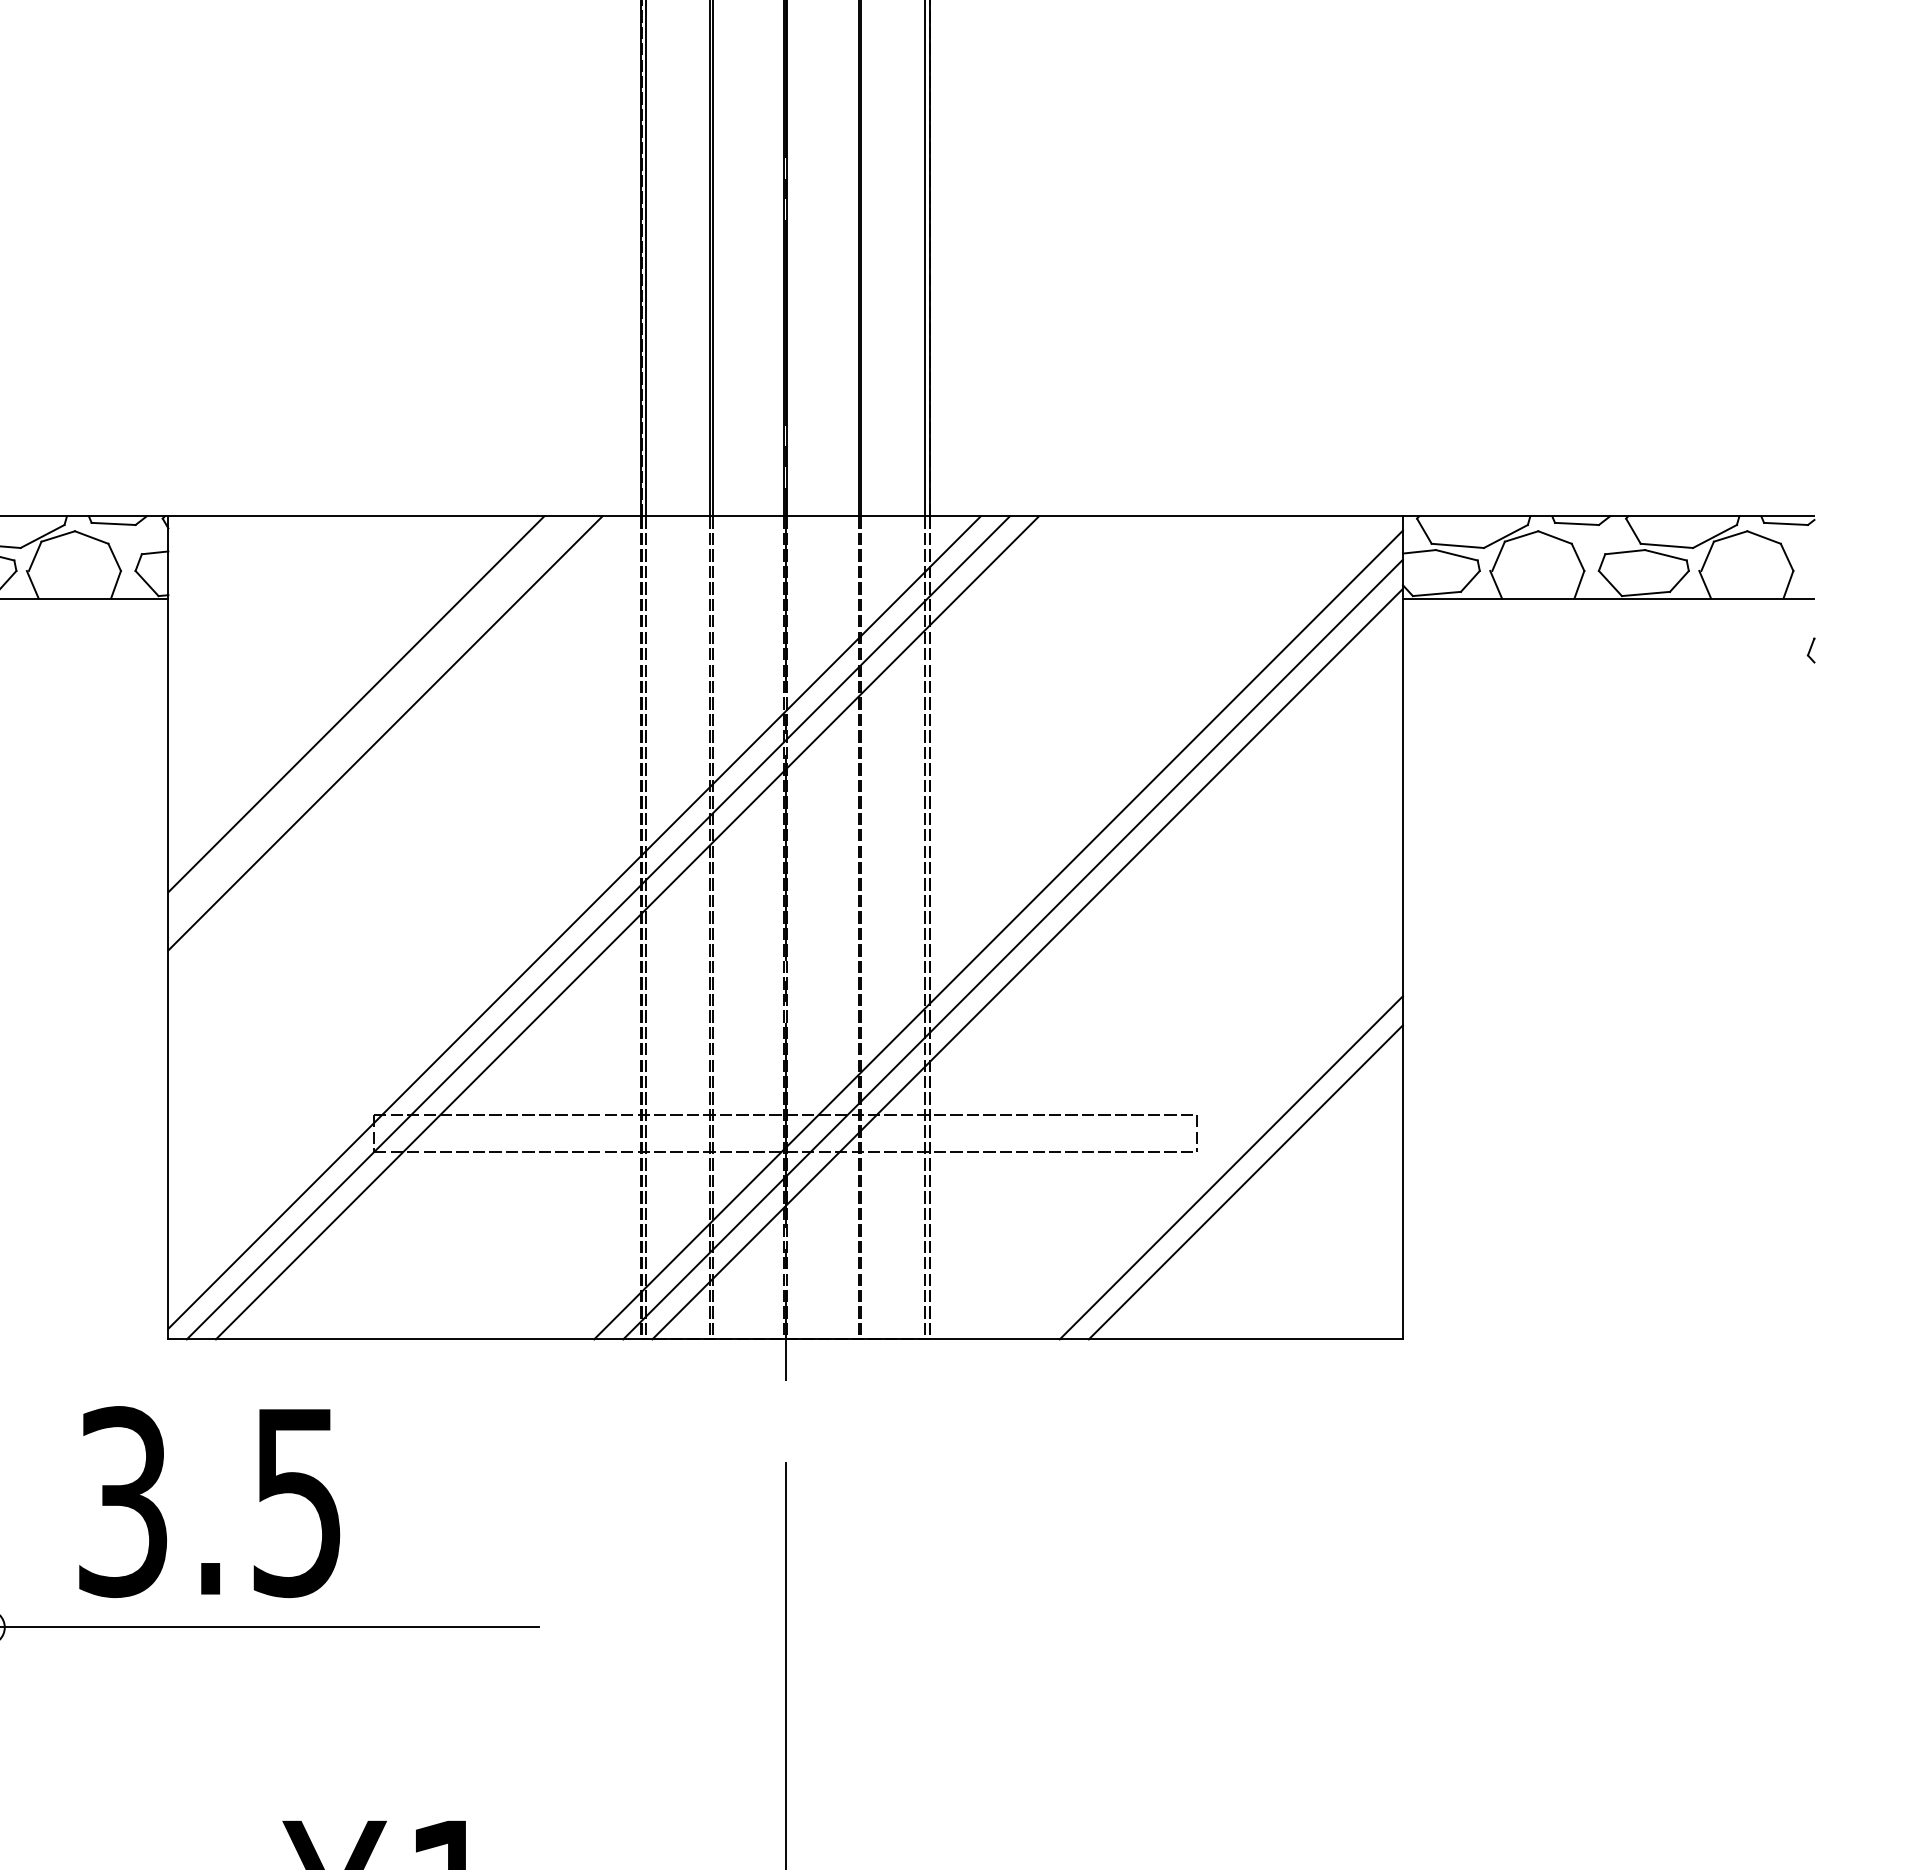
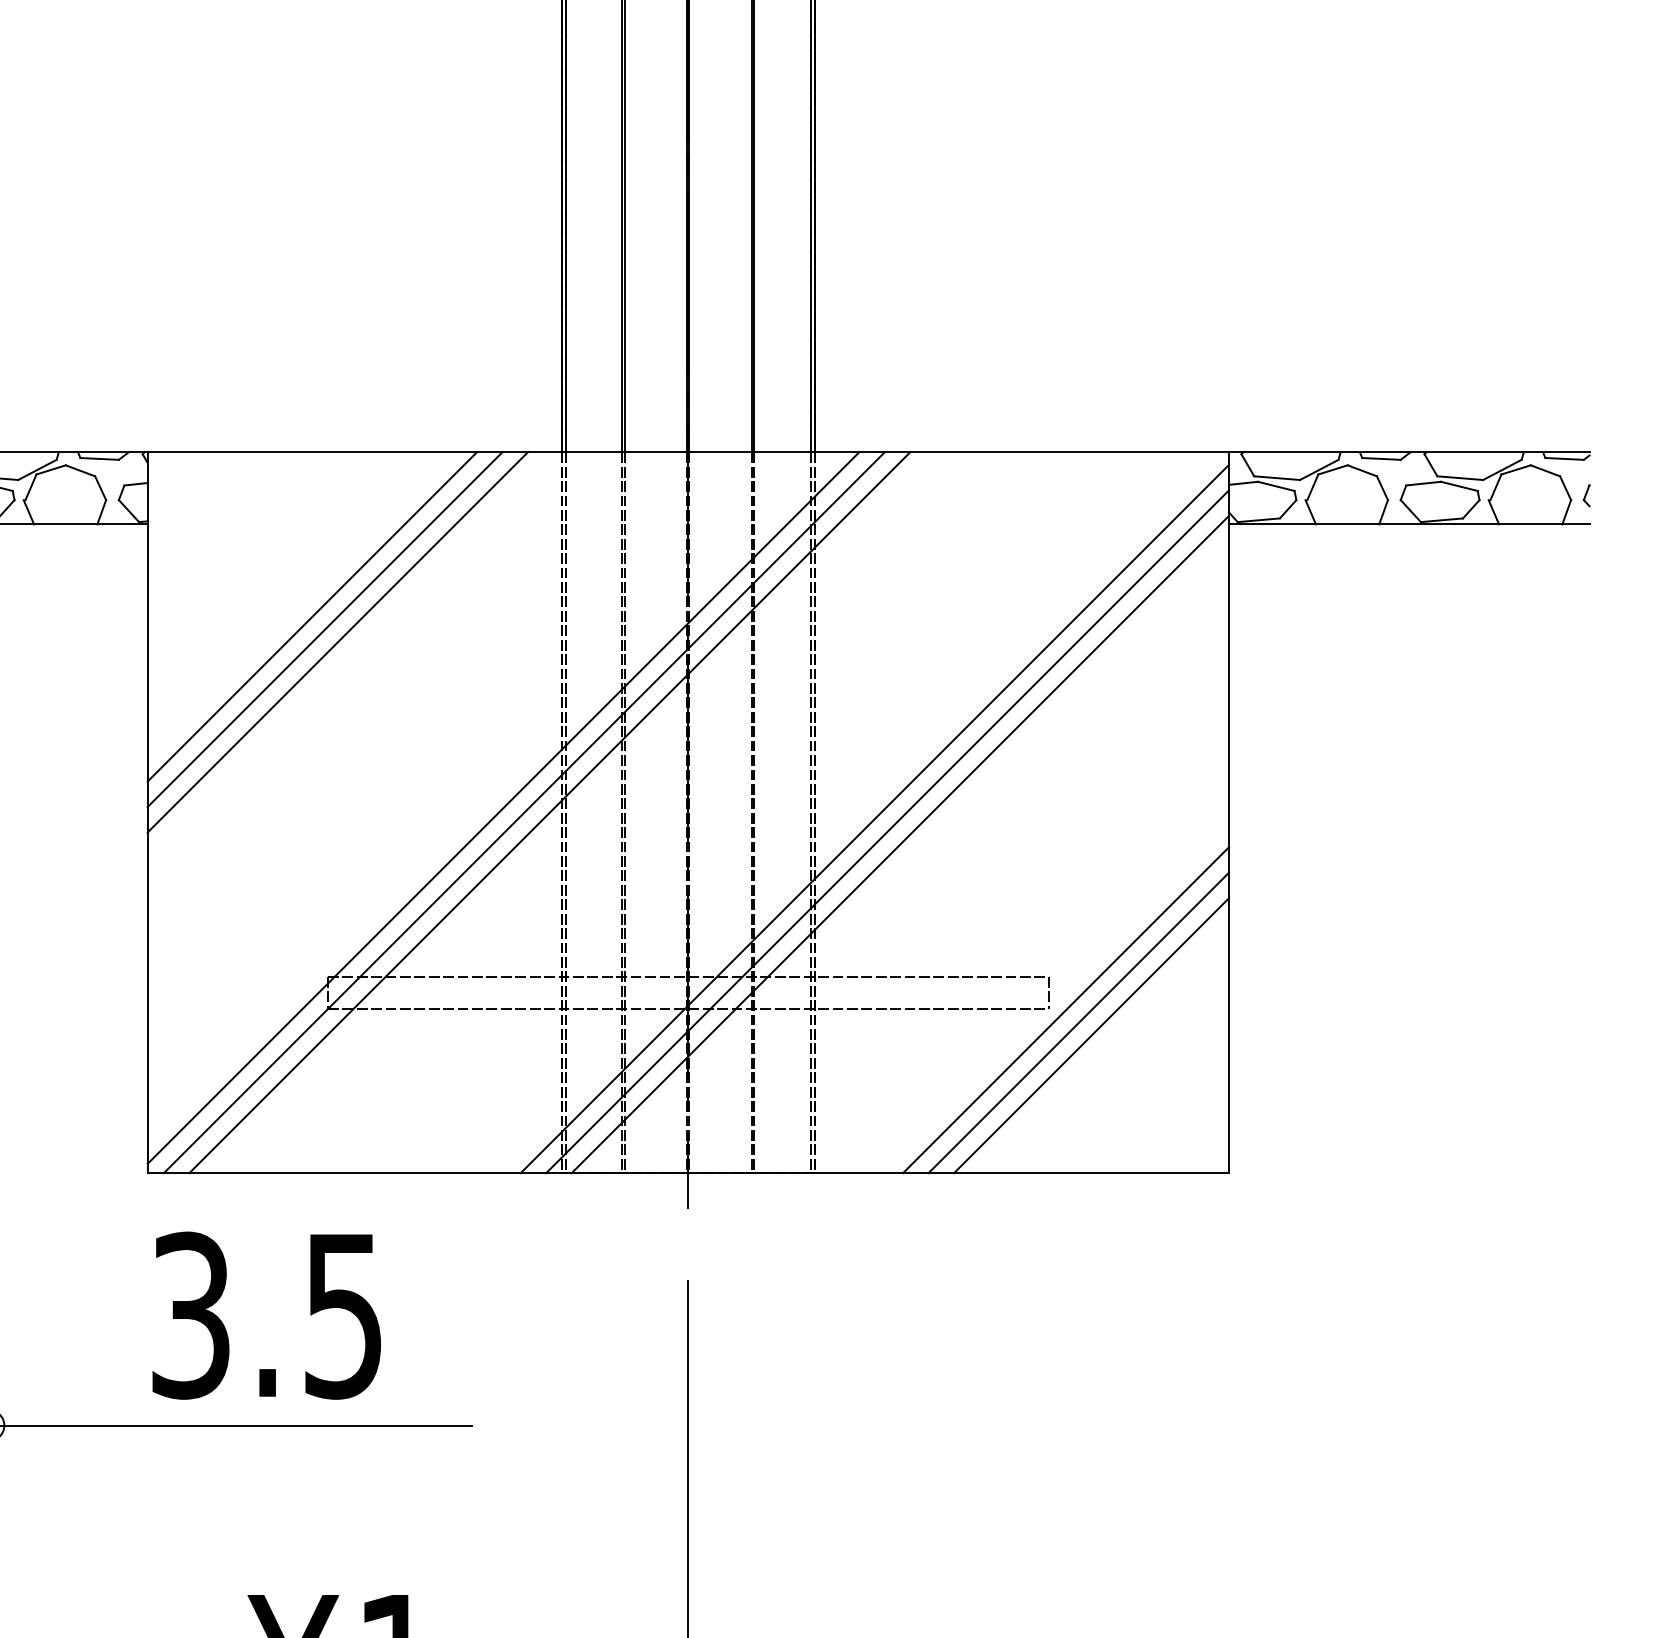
part: (1810, 650) -> (1586, 495), moved
line: (370, 718) -> (324, 629), added
line: (1217, 1153) -> (1066, 1010), added
text: (209, 1501) -> (266, 1315), moved

